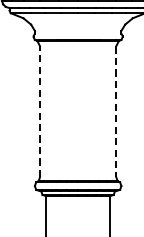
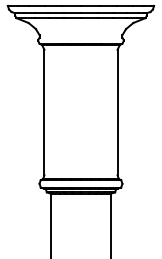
line: (40, 111) -> (44, 112), dashed -> solid
line: (116, 111) -> (117, 112), dashed -> solid

